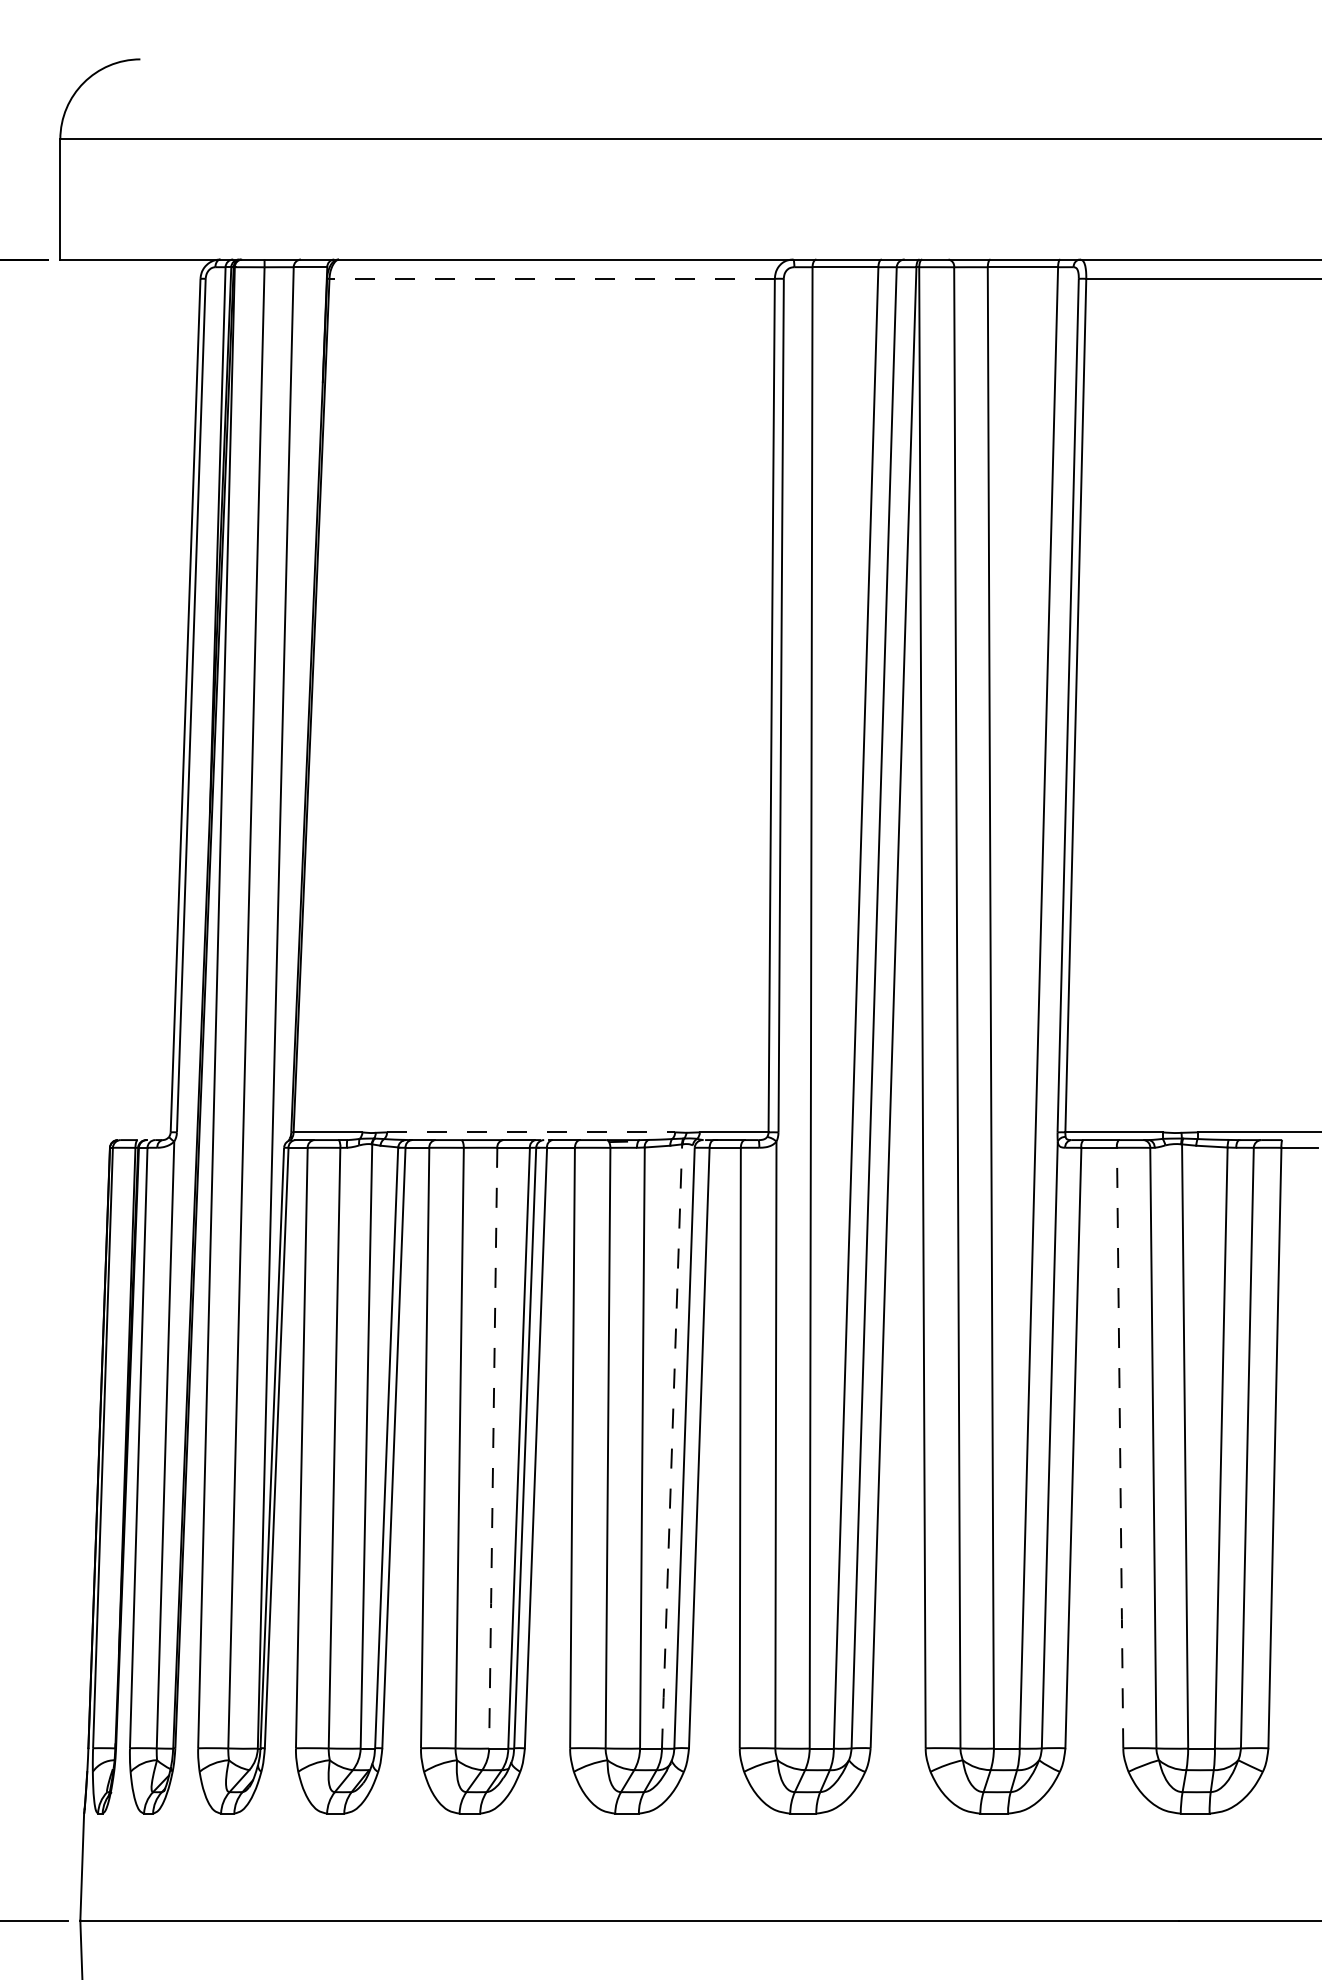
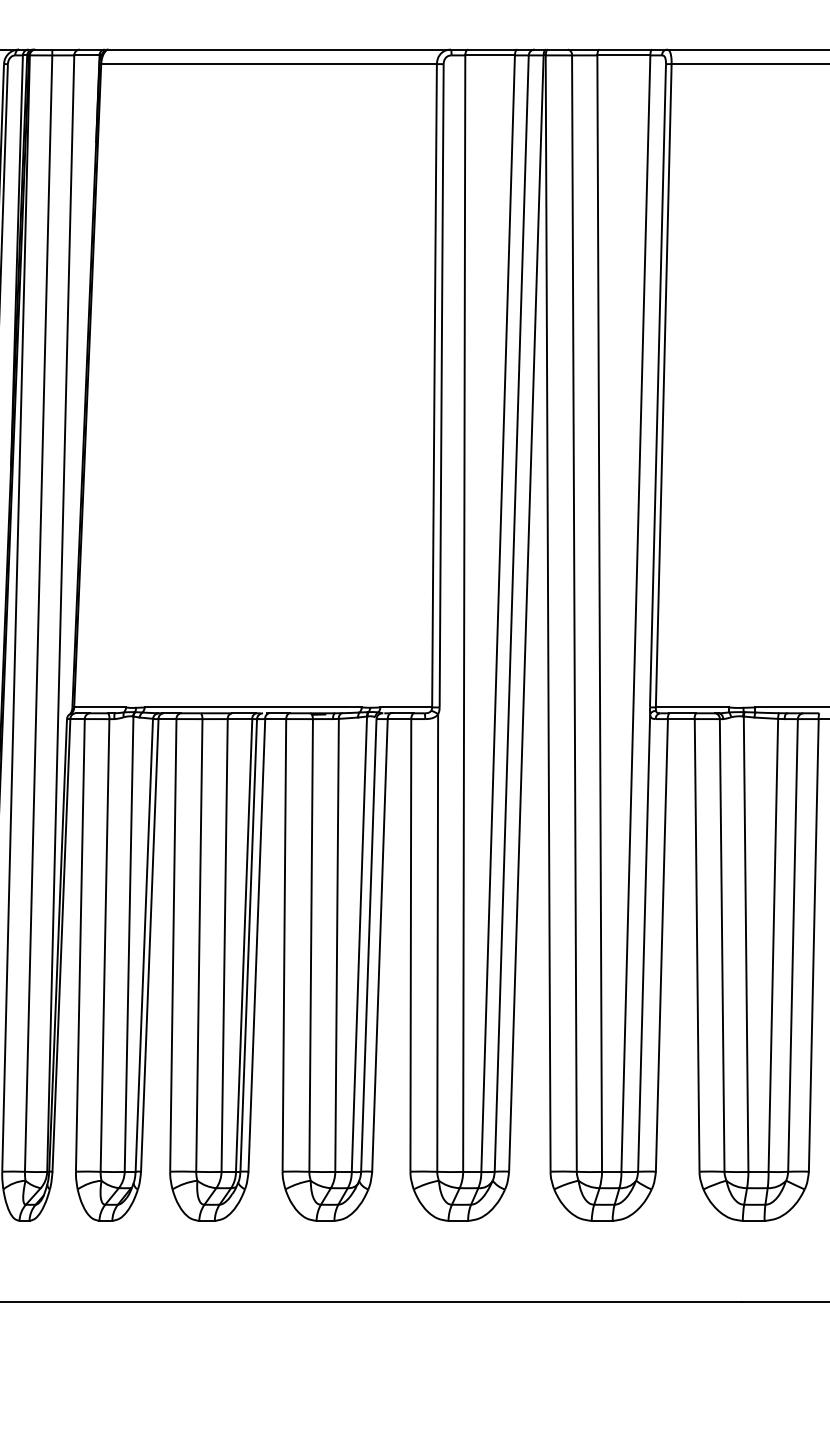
line: (552, 278) -> (269, 63), dashed -> solid
line: (531, 1132) -> (253, 707), dashed -> solid
line: (672, 1446) -> (359, 944), dashed -> solid
line: (1120, 1448) -> (697, 945), dashed -> solid
line: (493, 1449) -> (224, 946), dashed -> solid

